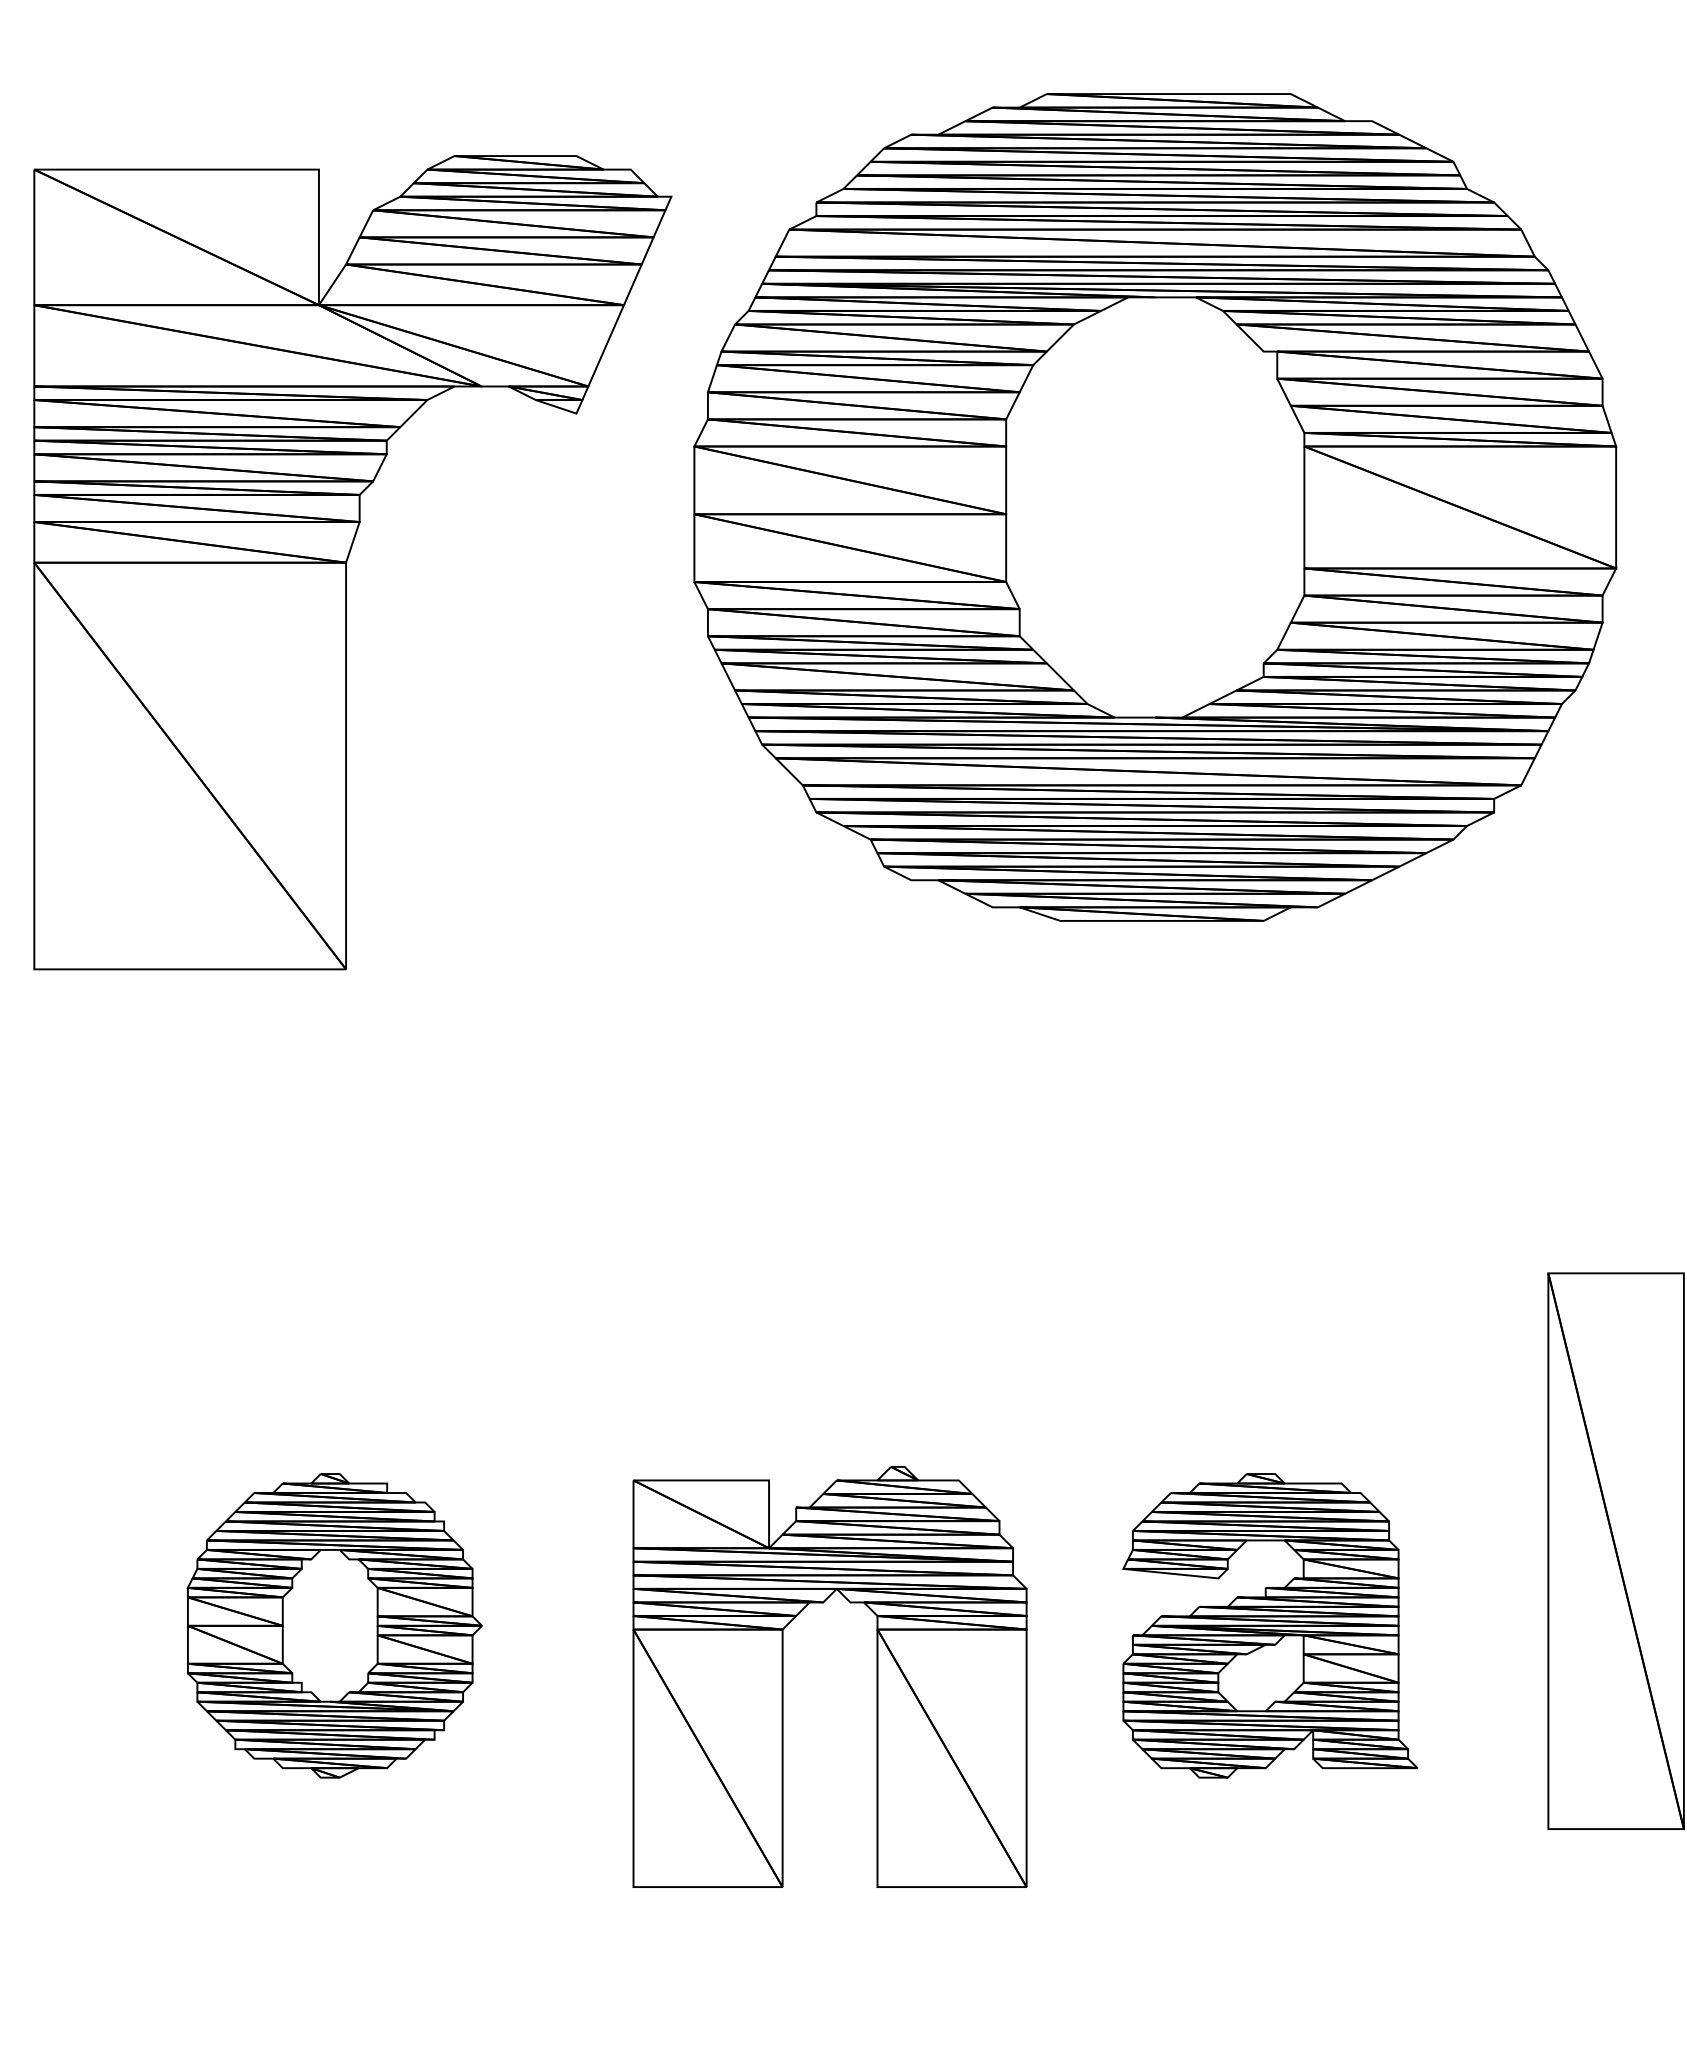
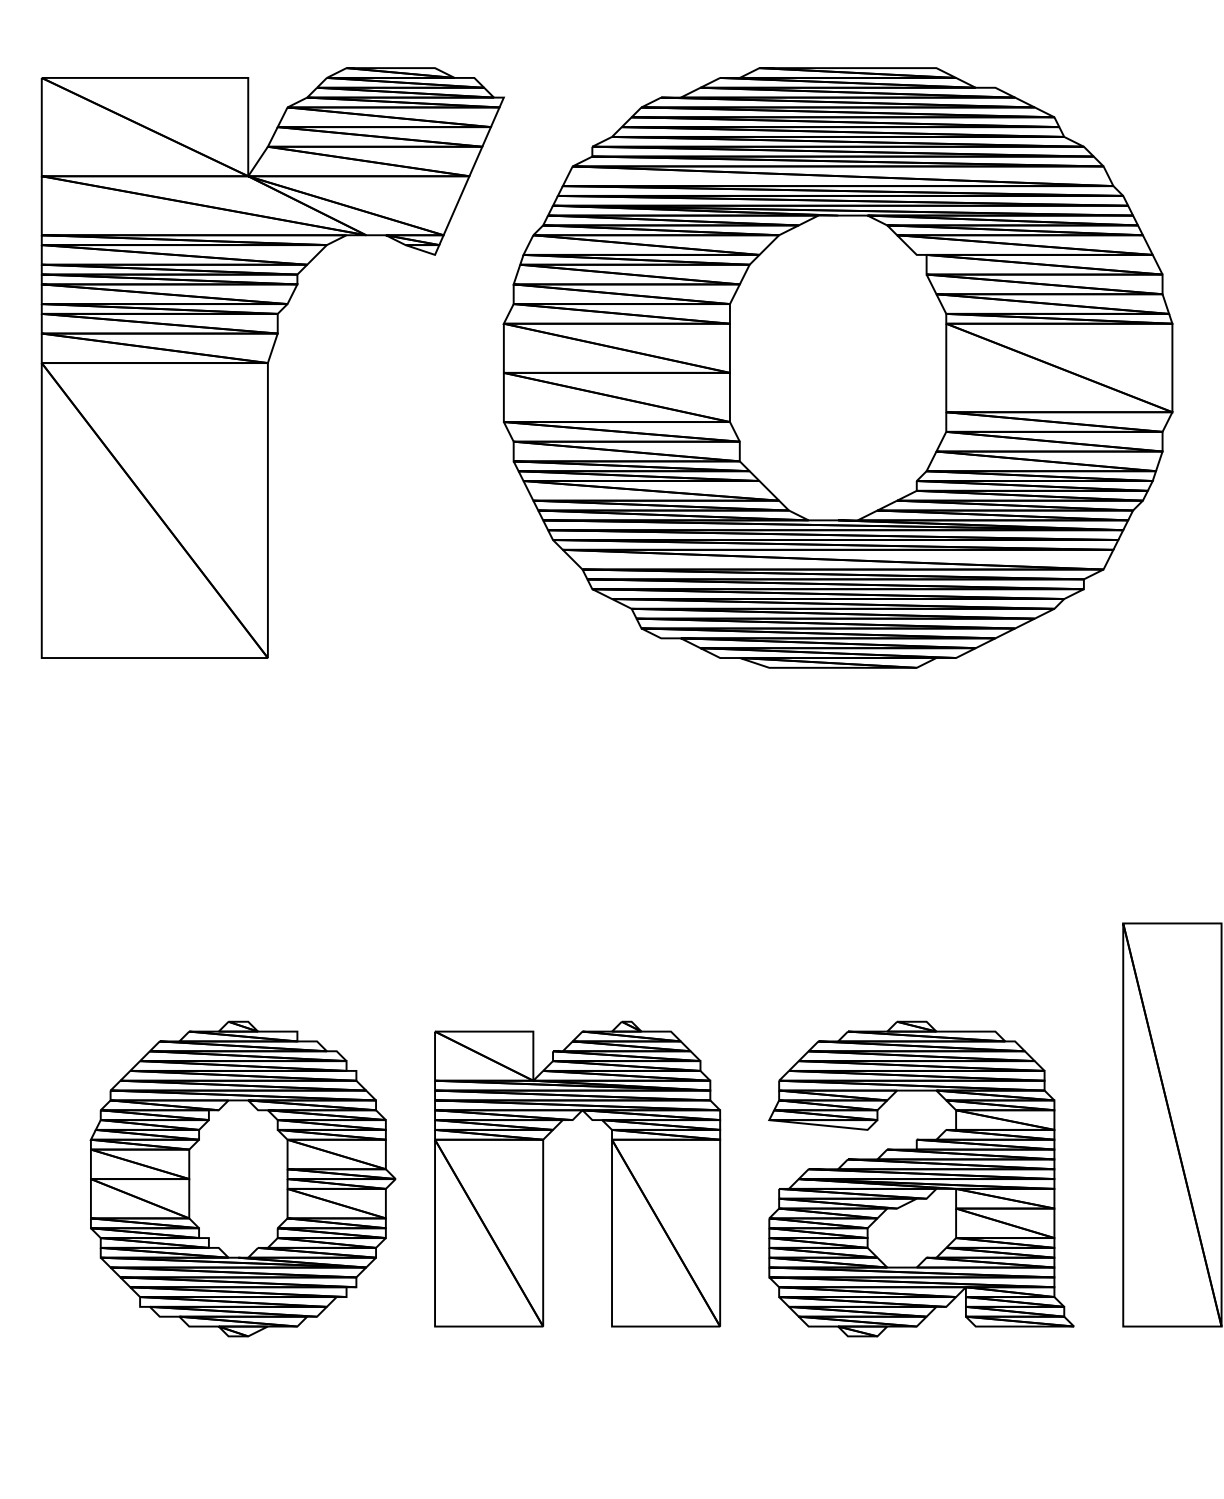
part: (352, 562) -> (272, 362), moved
part: (334, 1625) -> (242, 1178), size x1.43
part: (1270, 1625) -> (921, 1178), size x1.43
part: (783, 1676) -> (543, 1173), moved

